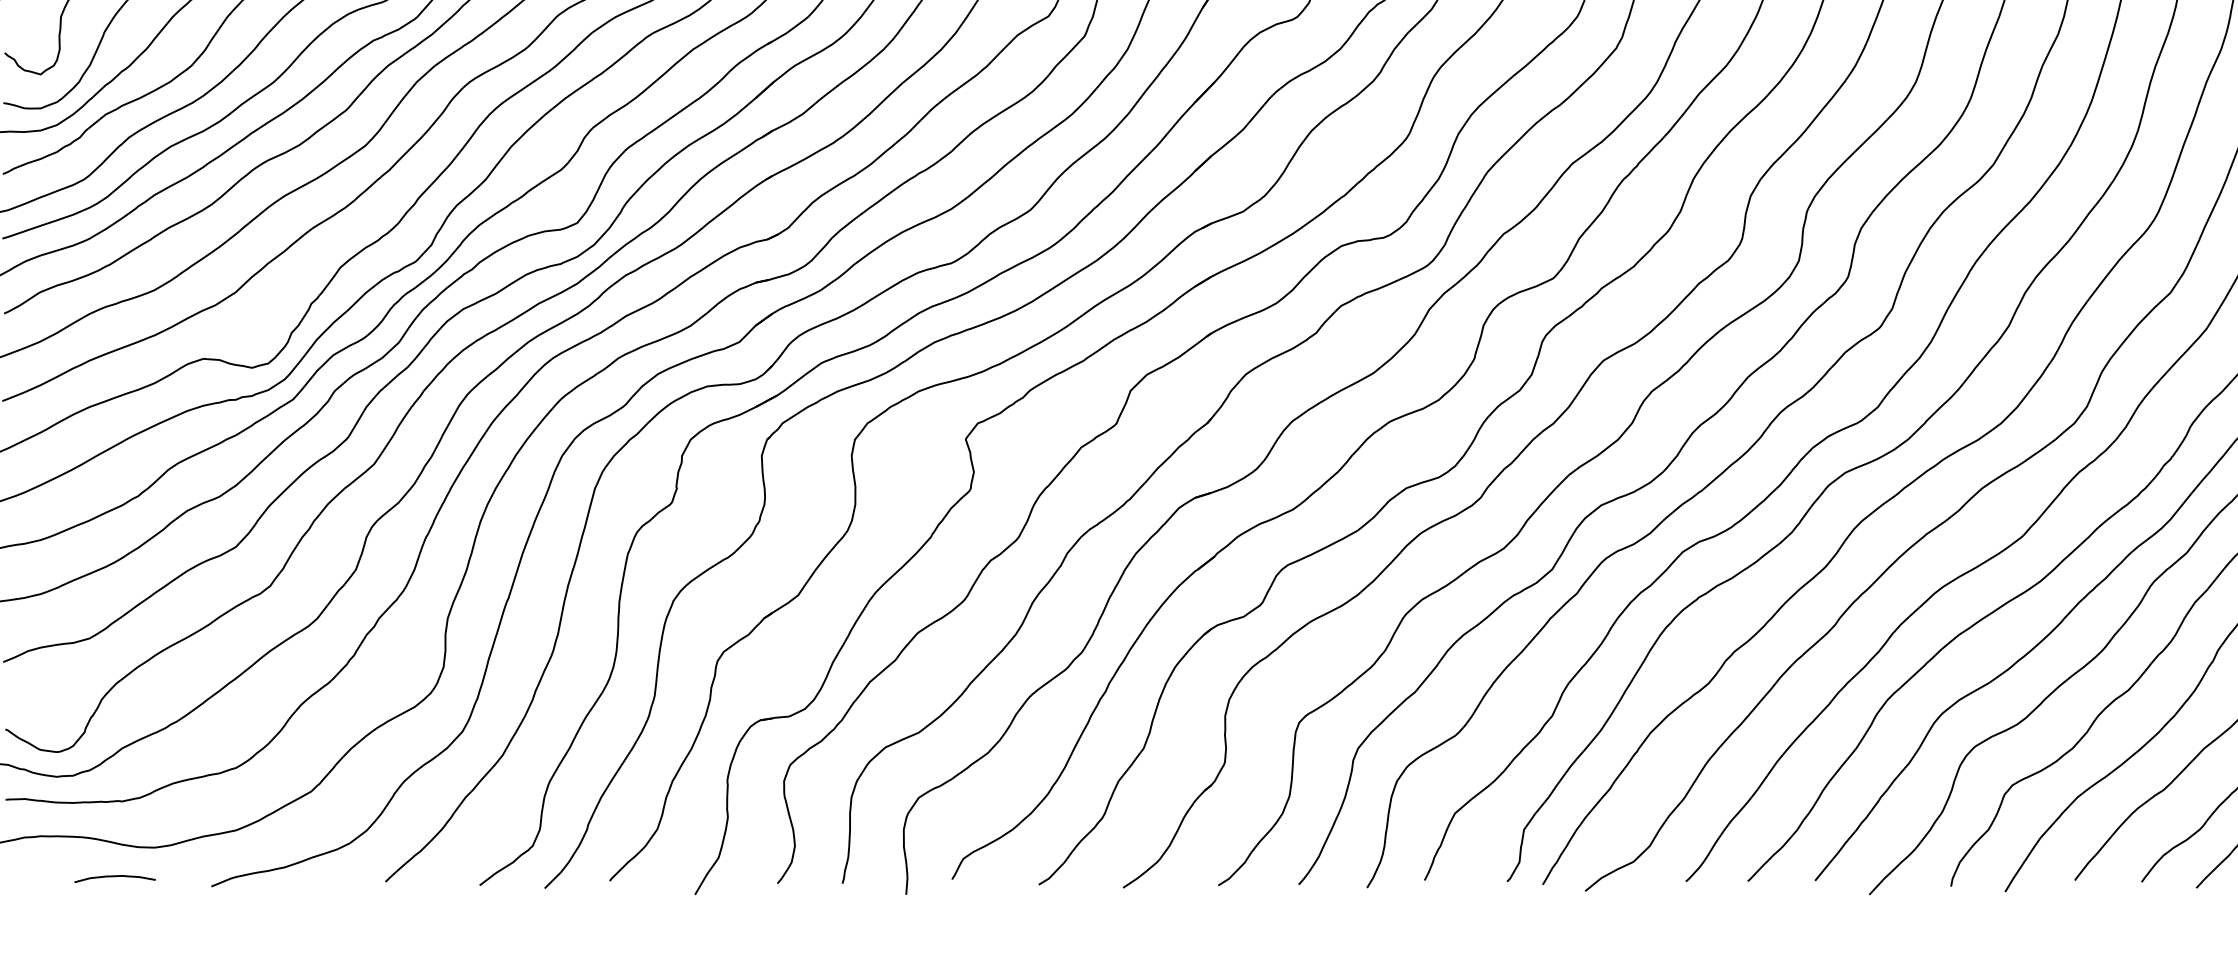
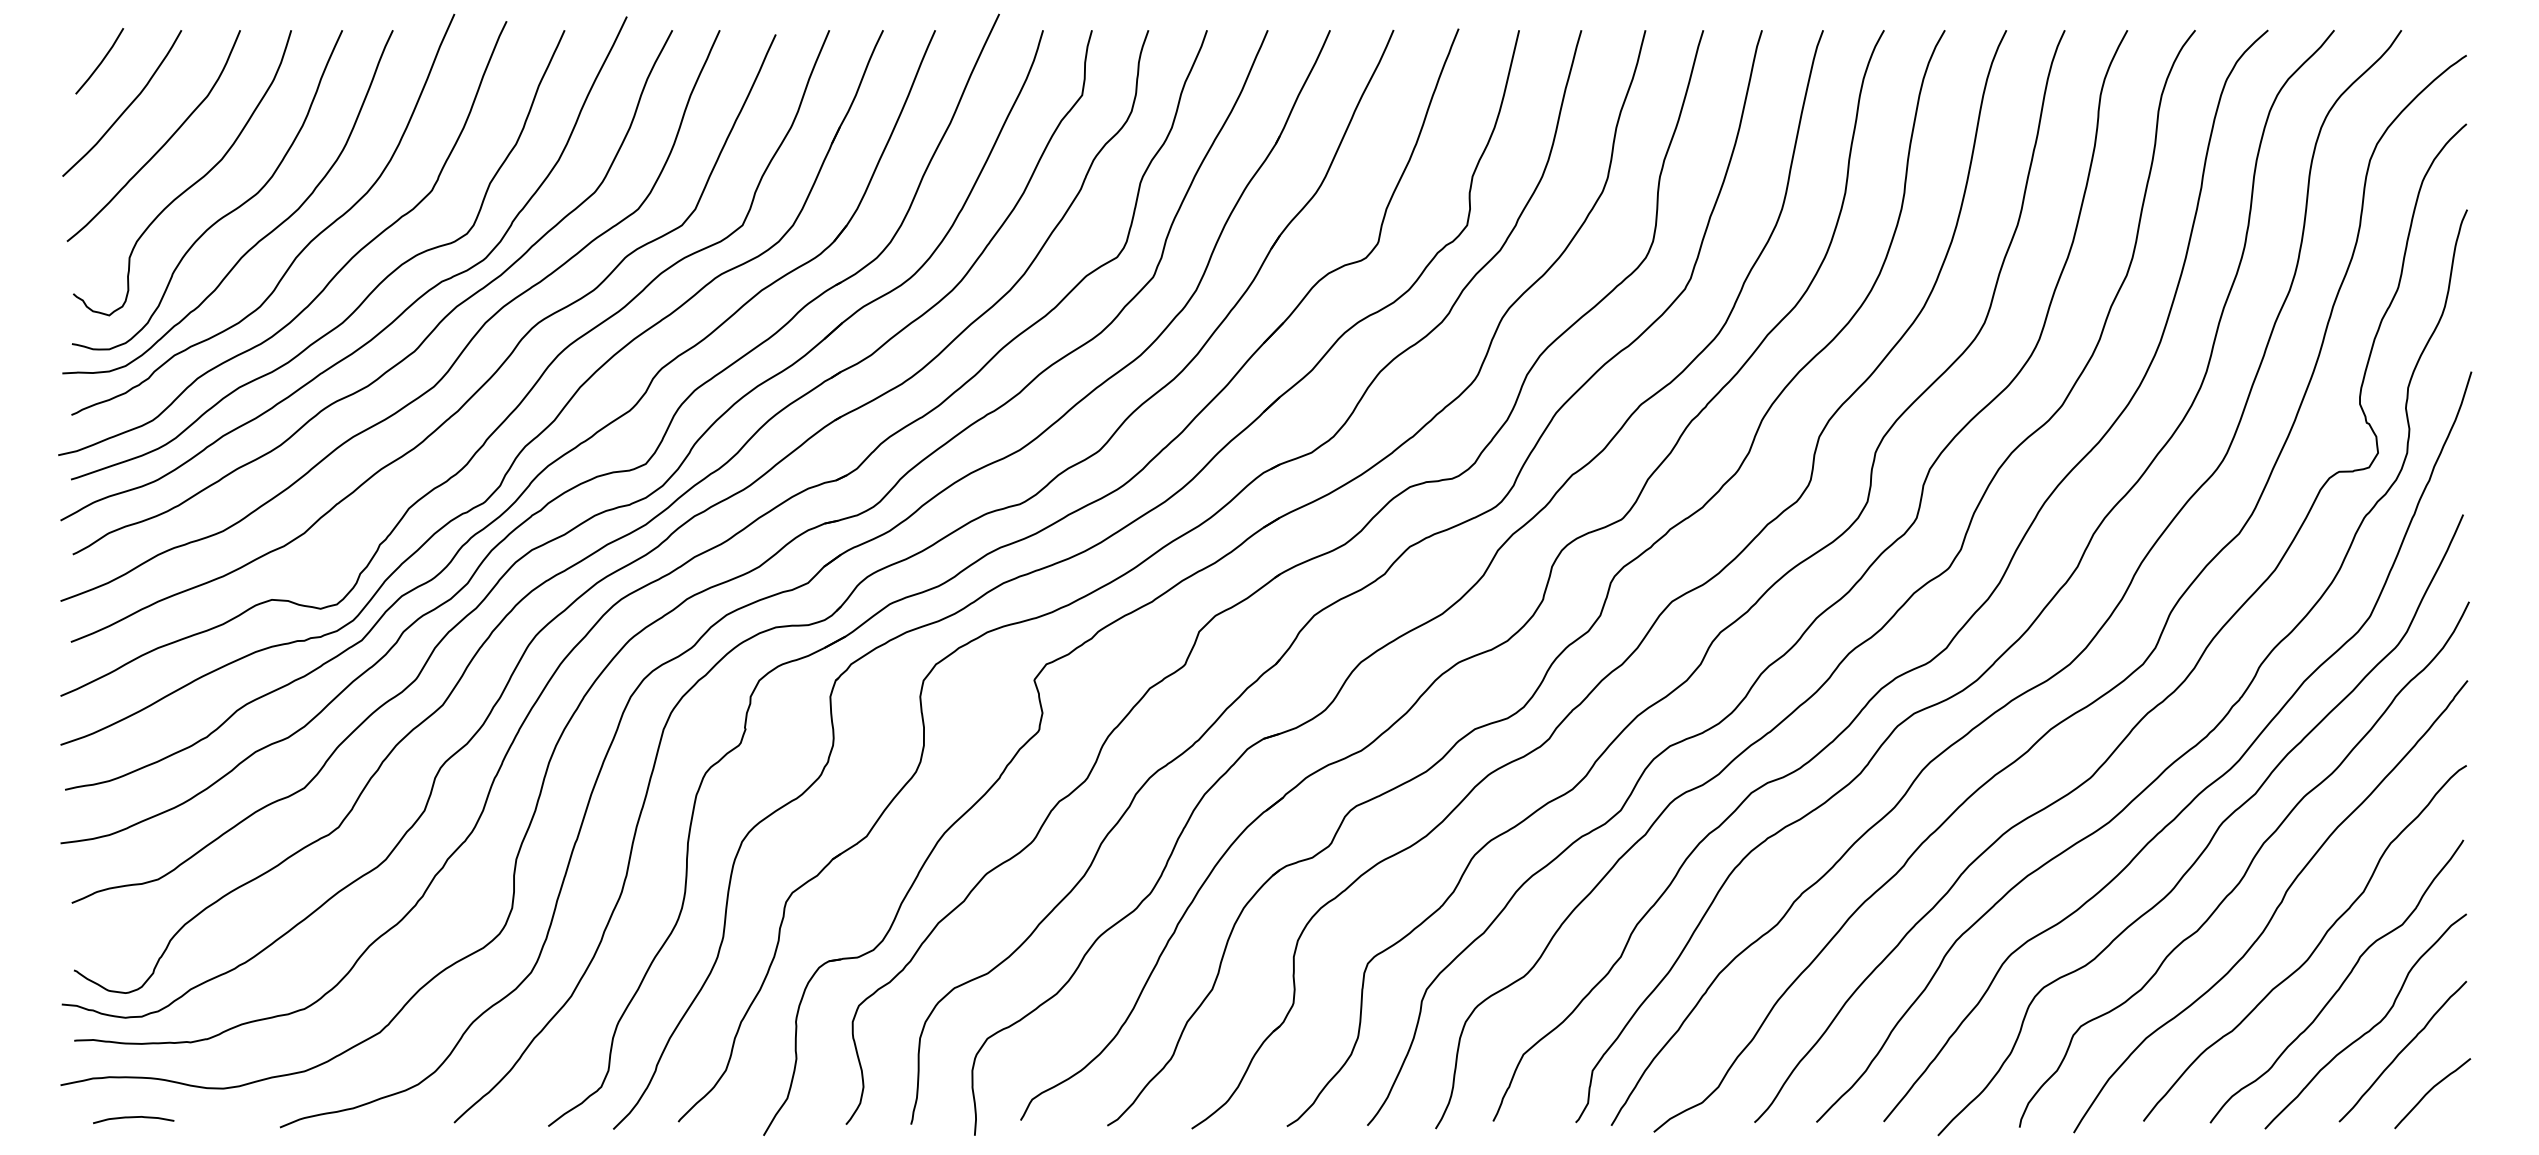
curve: (114, 877) -> (133, 1118), moved

